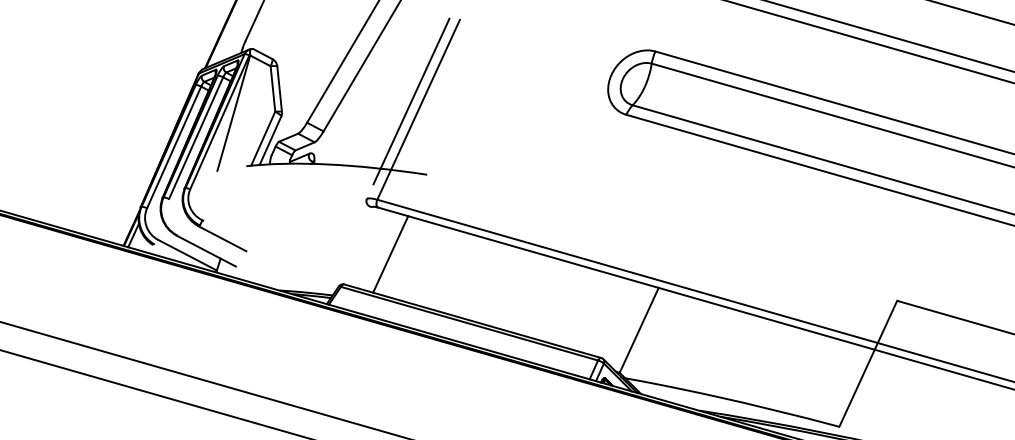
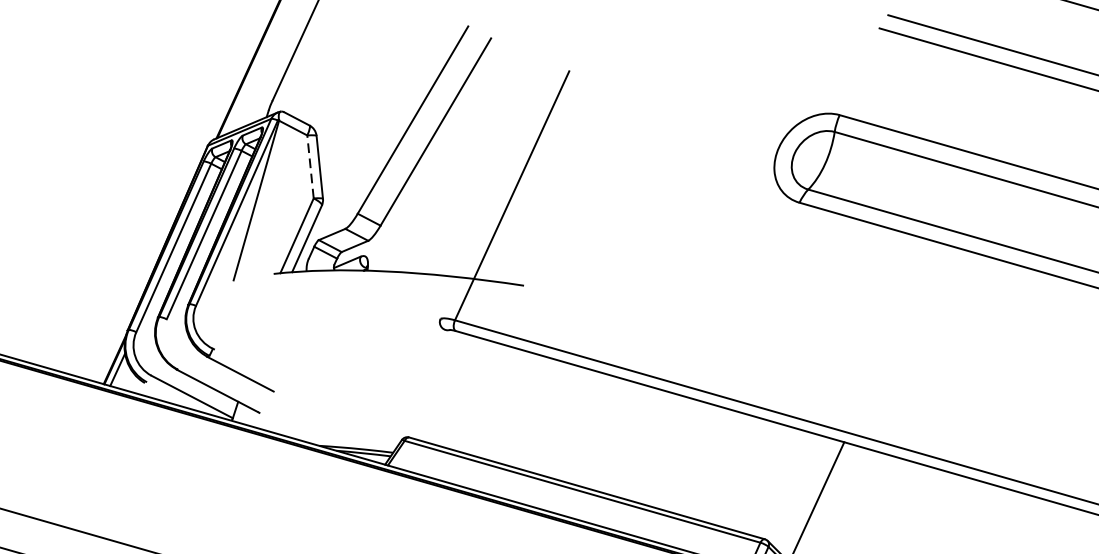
line: (272, 88) -> (309, 166), solid -> dashed
line: (411, 101) -> (502, 184), removed
line: (390, 254) -> (473, 396), removed

